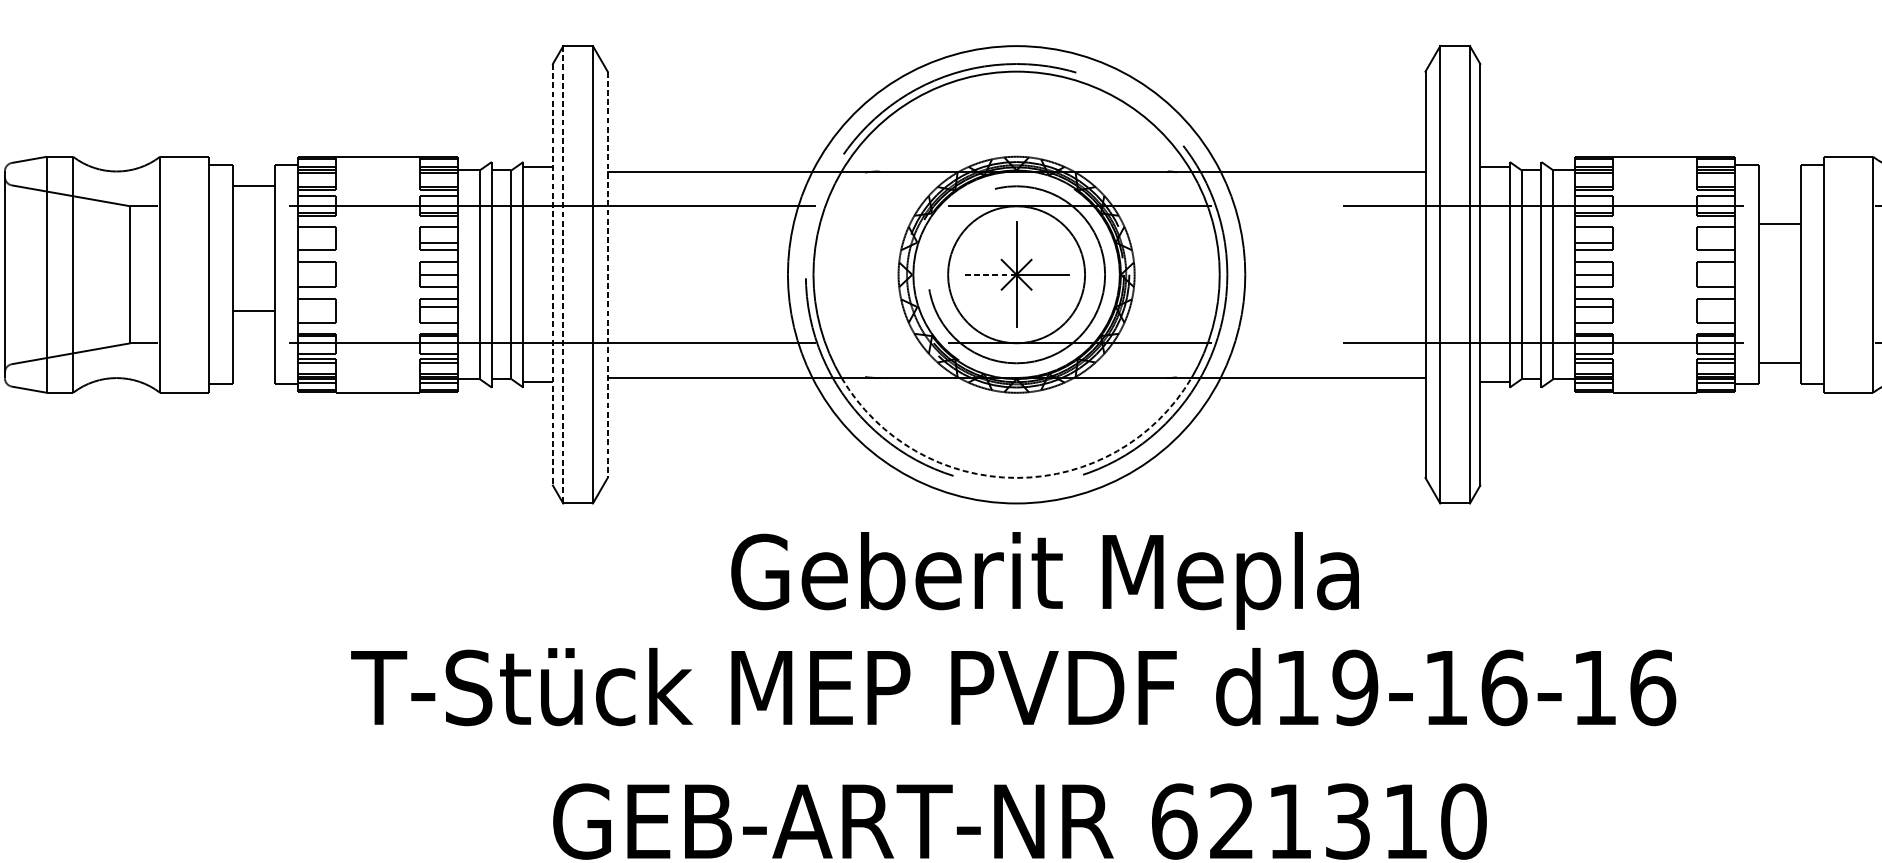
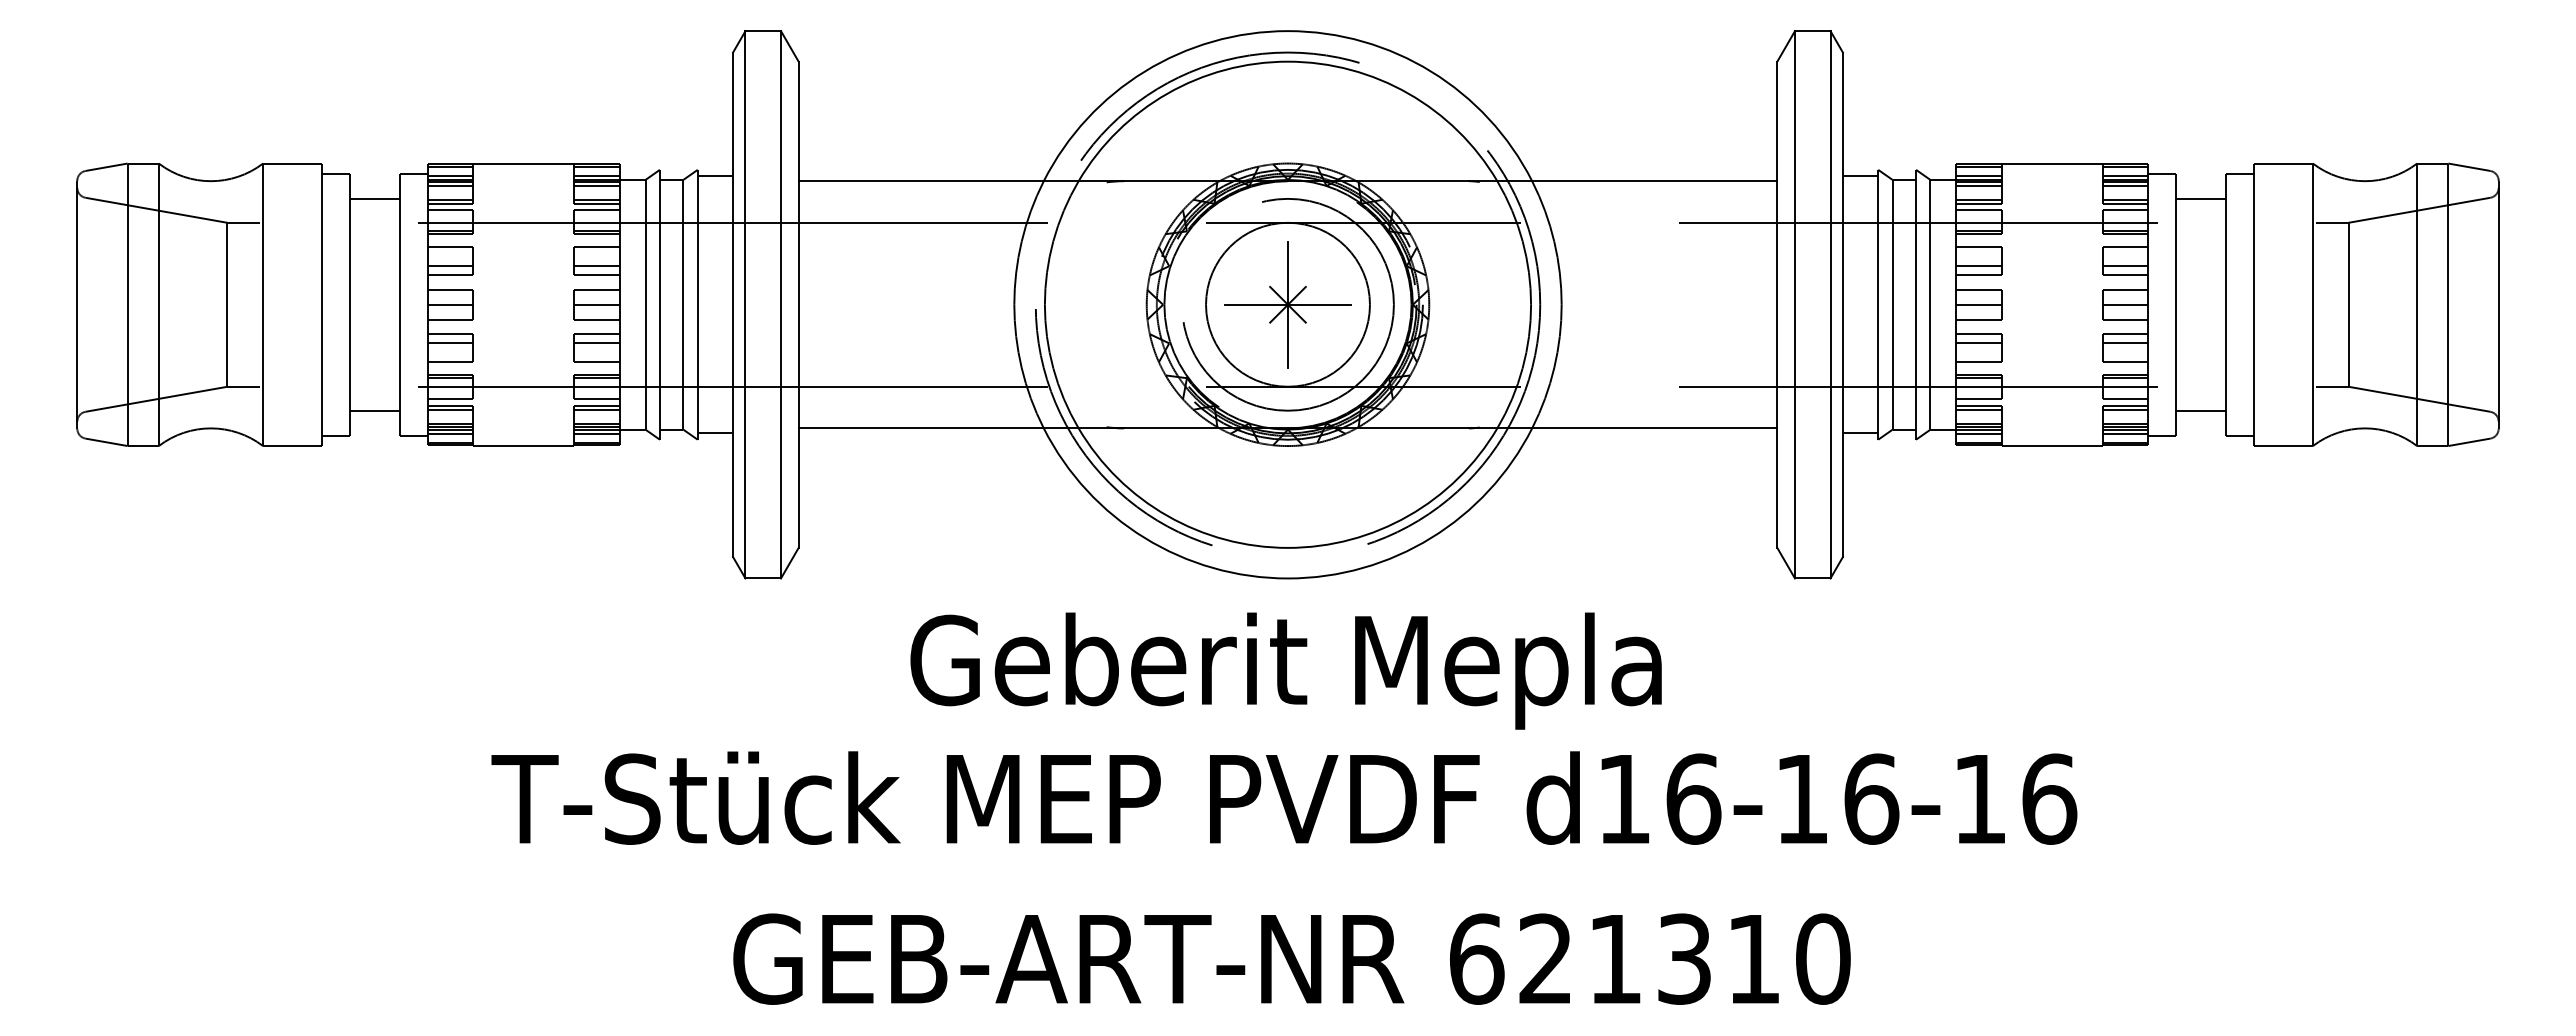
line: (316, 175) -> (450, 186), added
line: (438, 175) -> (596, 186), added
line: (1593, 175) -> (1978, 186), added
line: (1716, 175) -> (2125, 186), added
line: (1779, 223) -> (2200, 198), moved
line: (316, 242) -> (450, 266), added
line: (1716, 242) -> (2125, 266), added
line: (316, 274) -> (450, 304), added
line: (563, 274) -> (745, 304), dashed -> solid
line: (990, 274) -> (1256, 304), dashed -> solid
line: (1716, 274) -> (2125, 304), added
line: (553, 275) -> (733, 305), dashed -> solid
line: (607, 275) -> (798, 305), dashed -> solid
line: (316, 307) -> (450, 343), added
line: (1716, 307) -> (2125, 343), added
line: (253, 310) -> (374, 410), moved
arc: (1017, 477) -> (1288, 547), dashed -> solid
text: (1044, 580) -> (1285, 670), moved
text: (1355, 687) -> (1693, 798), d19-16-16 -> d16-16-16

